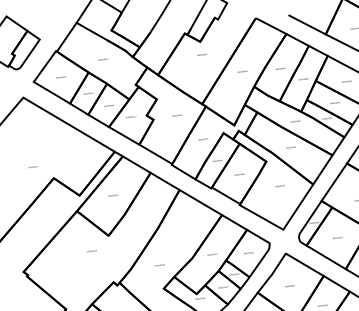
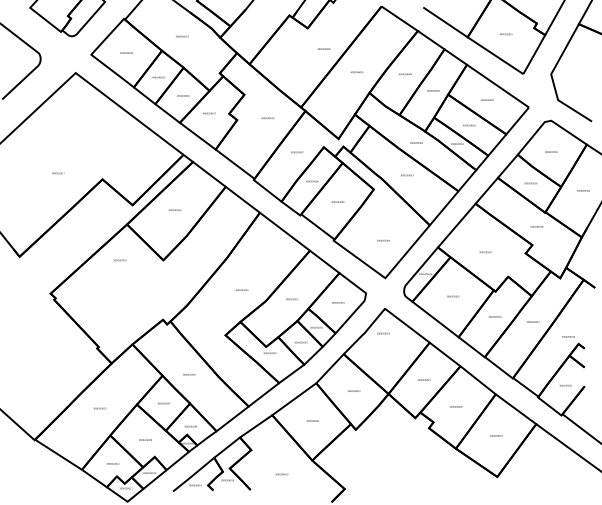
text: (201, 54) -> (323, 48), moved
text: (33, 167) -> (58, 173), moved
text: (279, 186) -> (383, 240), moved
text: (92, 251) -> (120, 260), moved
text: (159, 264) -> (241, 289), moved
text: (289, 286) -> (383, 333), moved

